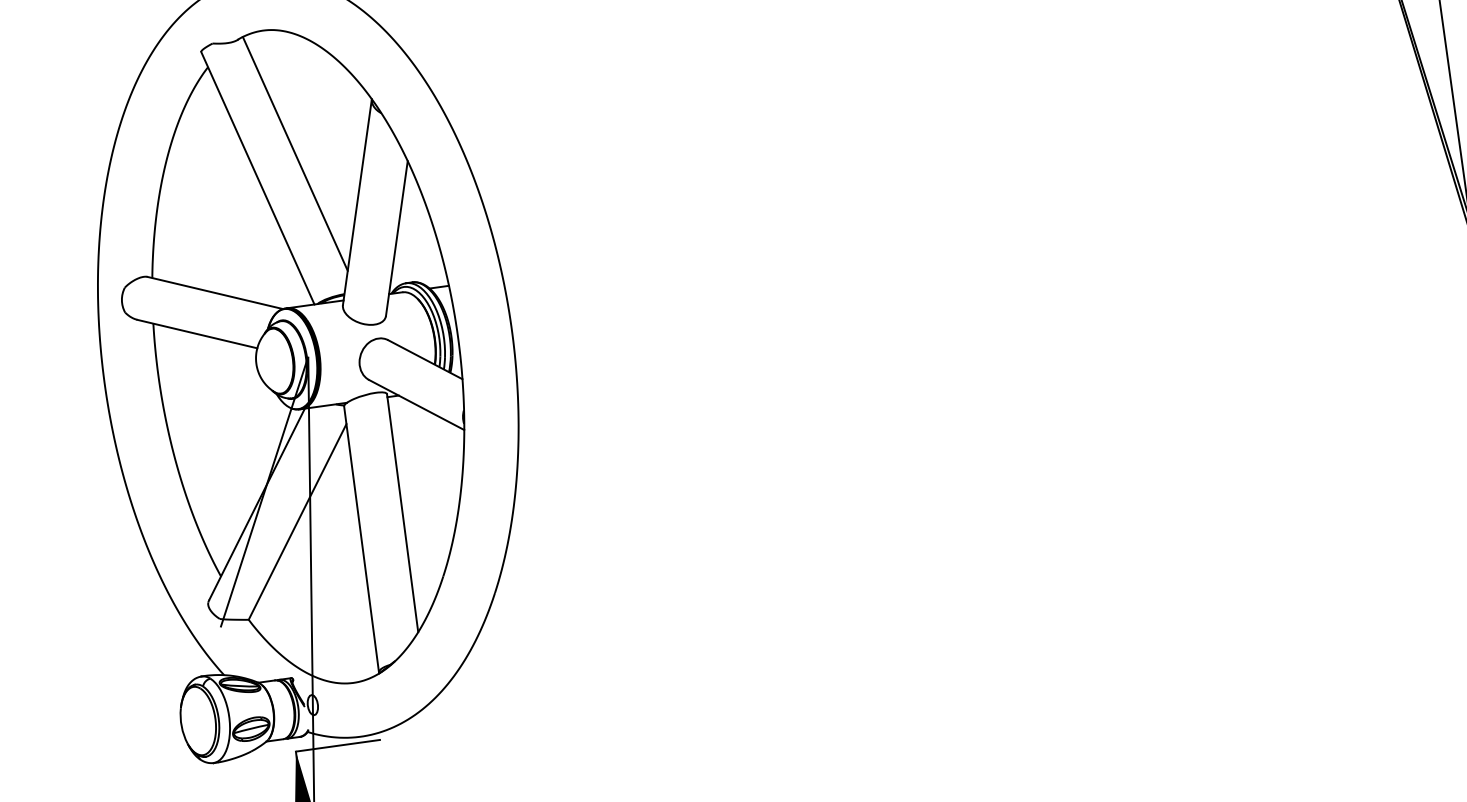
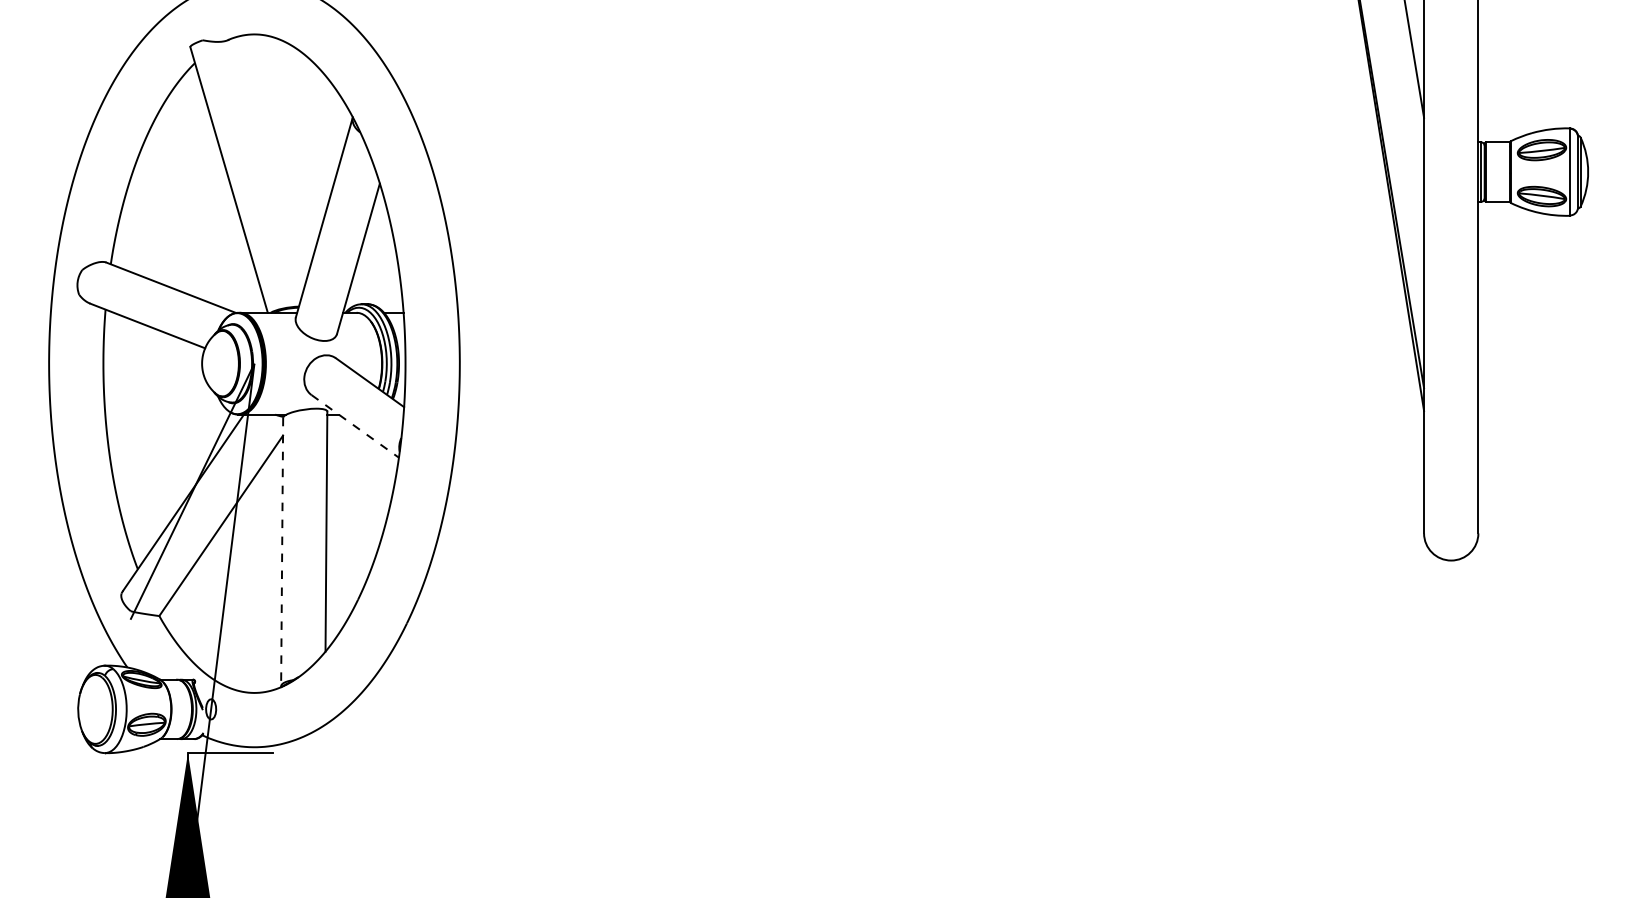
line: (295, 153) -> (269, 160), removed
line: (416, 405) -> (355, 426), solid -> dashed
line: (361, 539) -> (282, 552), solid -> dashed

